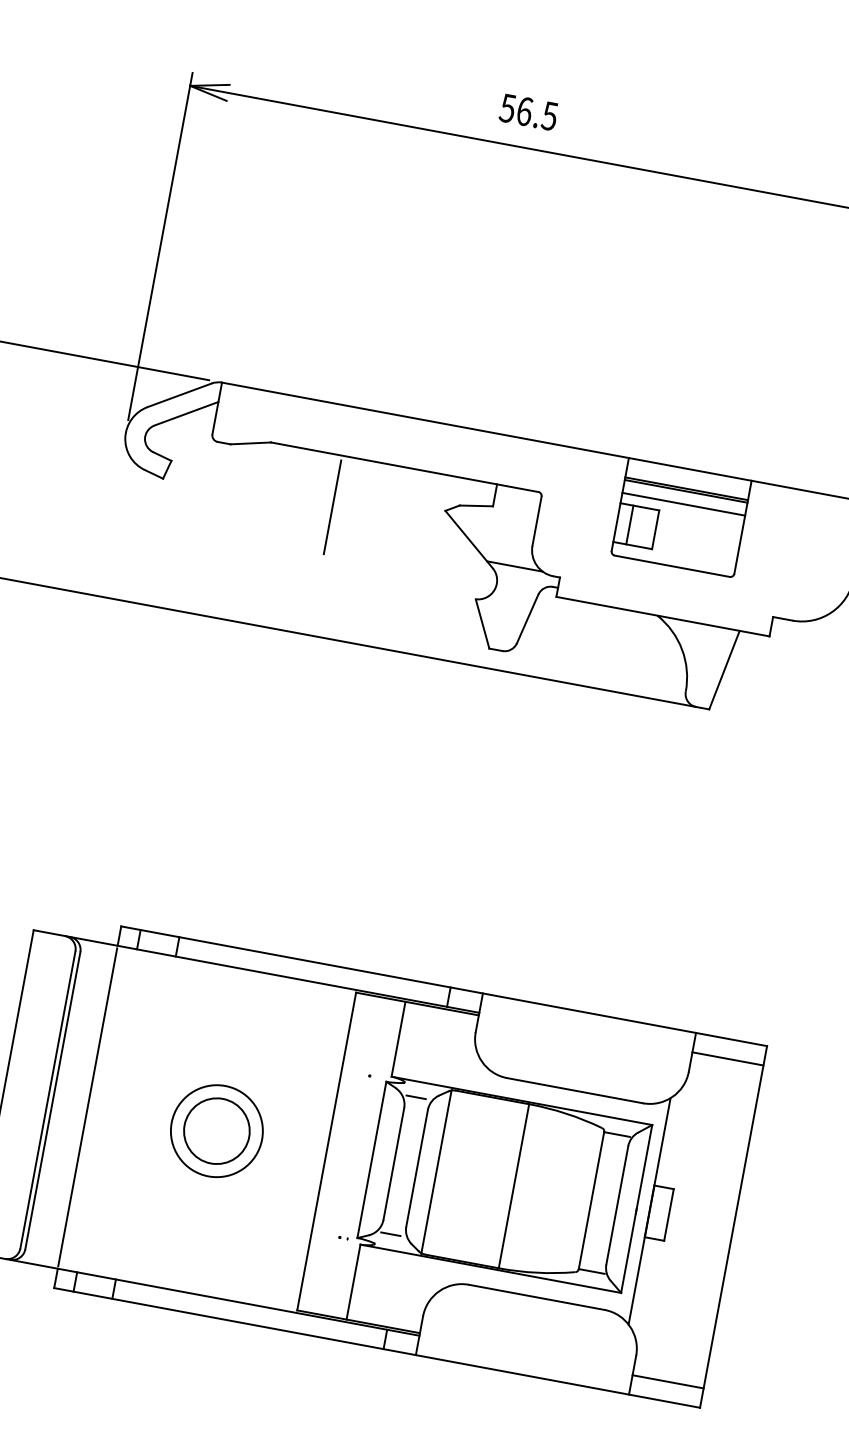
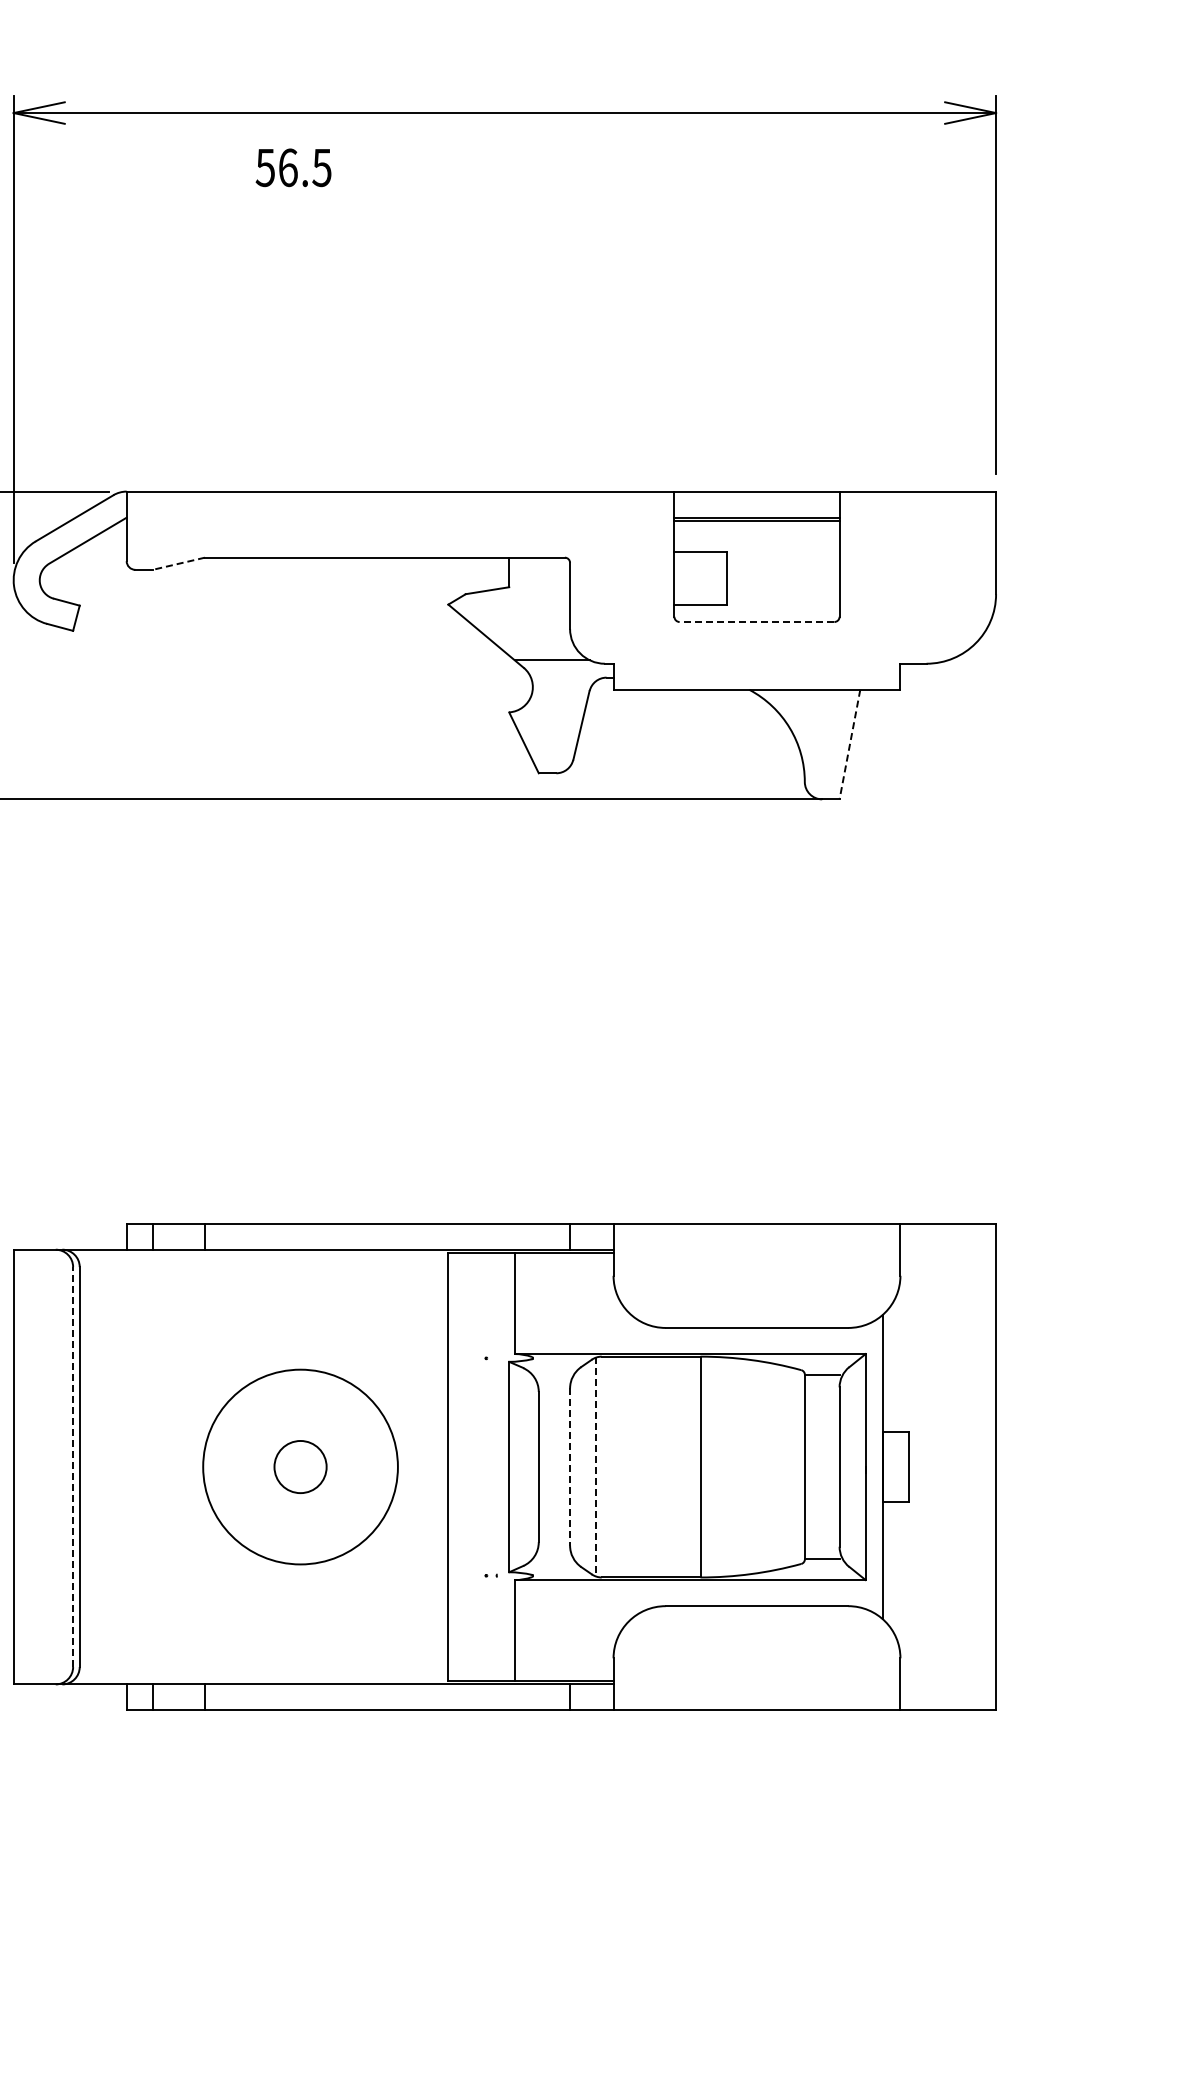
text: (528, 112) -> (293, 167), moved
line: (250, 443) -> (178, 563), solid -> dashed
line: (683, 504) -> (756, 538), removed
line: (332, 506) -> (300, 626), removed
line: (629, 524) -> (691, 578), removed
line: (671, 566) -> (756, 622), solid -> dashed
line: (724, 670) -> (849, 744), solid -> dashed
line: (728, 1058) -> (948, 1249), removed
line: (416, 1096) -> (551, 1374), removed
line: (48, 1100) -> (73, 1467), solid -> dashed
line: (87, 1106) -> (126, 1466), removed
circle: (216, 1130) -> (300, 1466), size x0.6
circle: (216, 1130) -> (300, 1466), size x1.6
line: (417, 1168) -> (570, 1467), solid -> dashed
line: (436, 1172) -> (596, 1467), solid -> dashed
line: (390, 1234) -> (551, 1559), removed
line: (668, 1381) -> (948, 1684), removed

